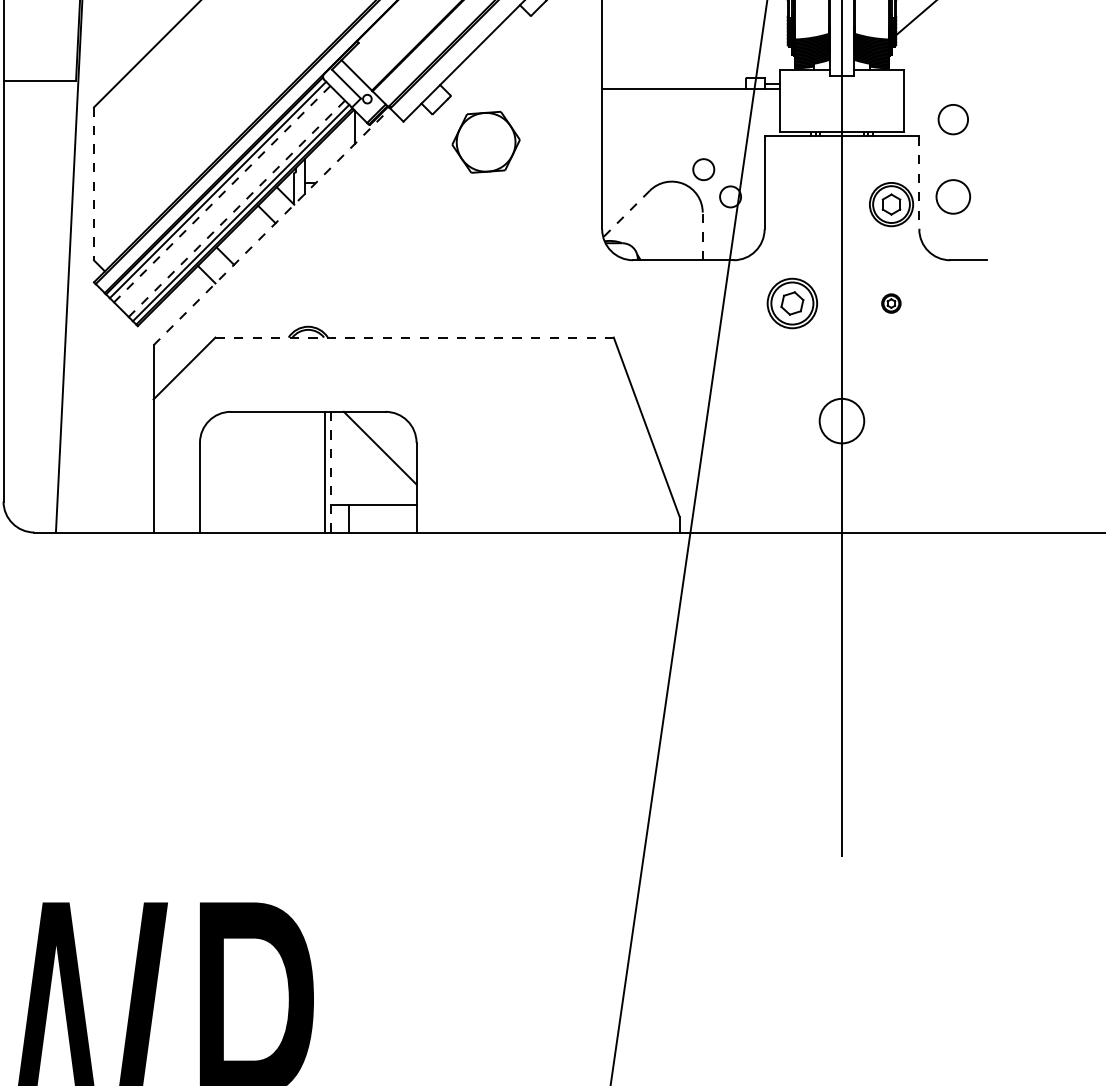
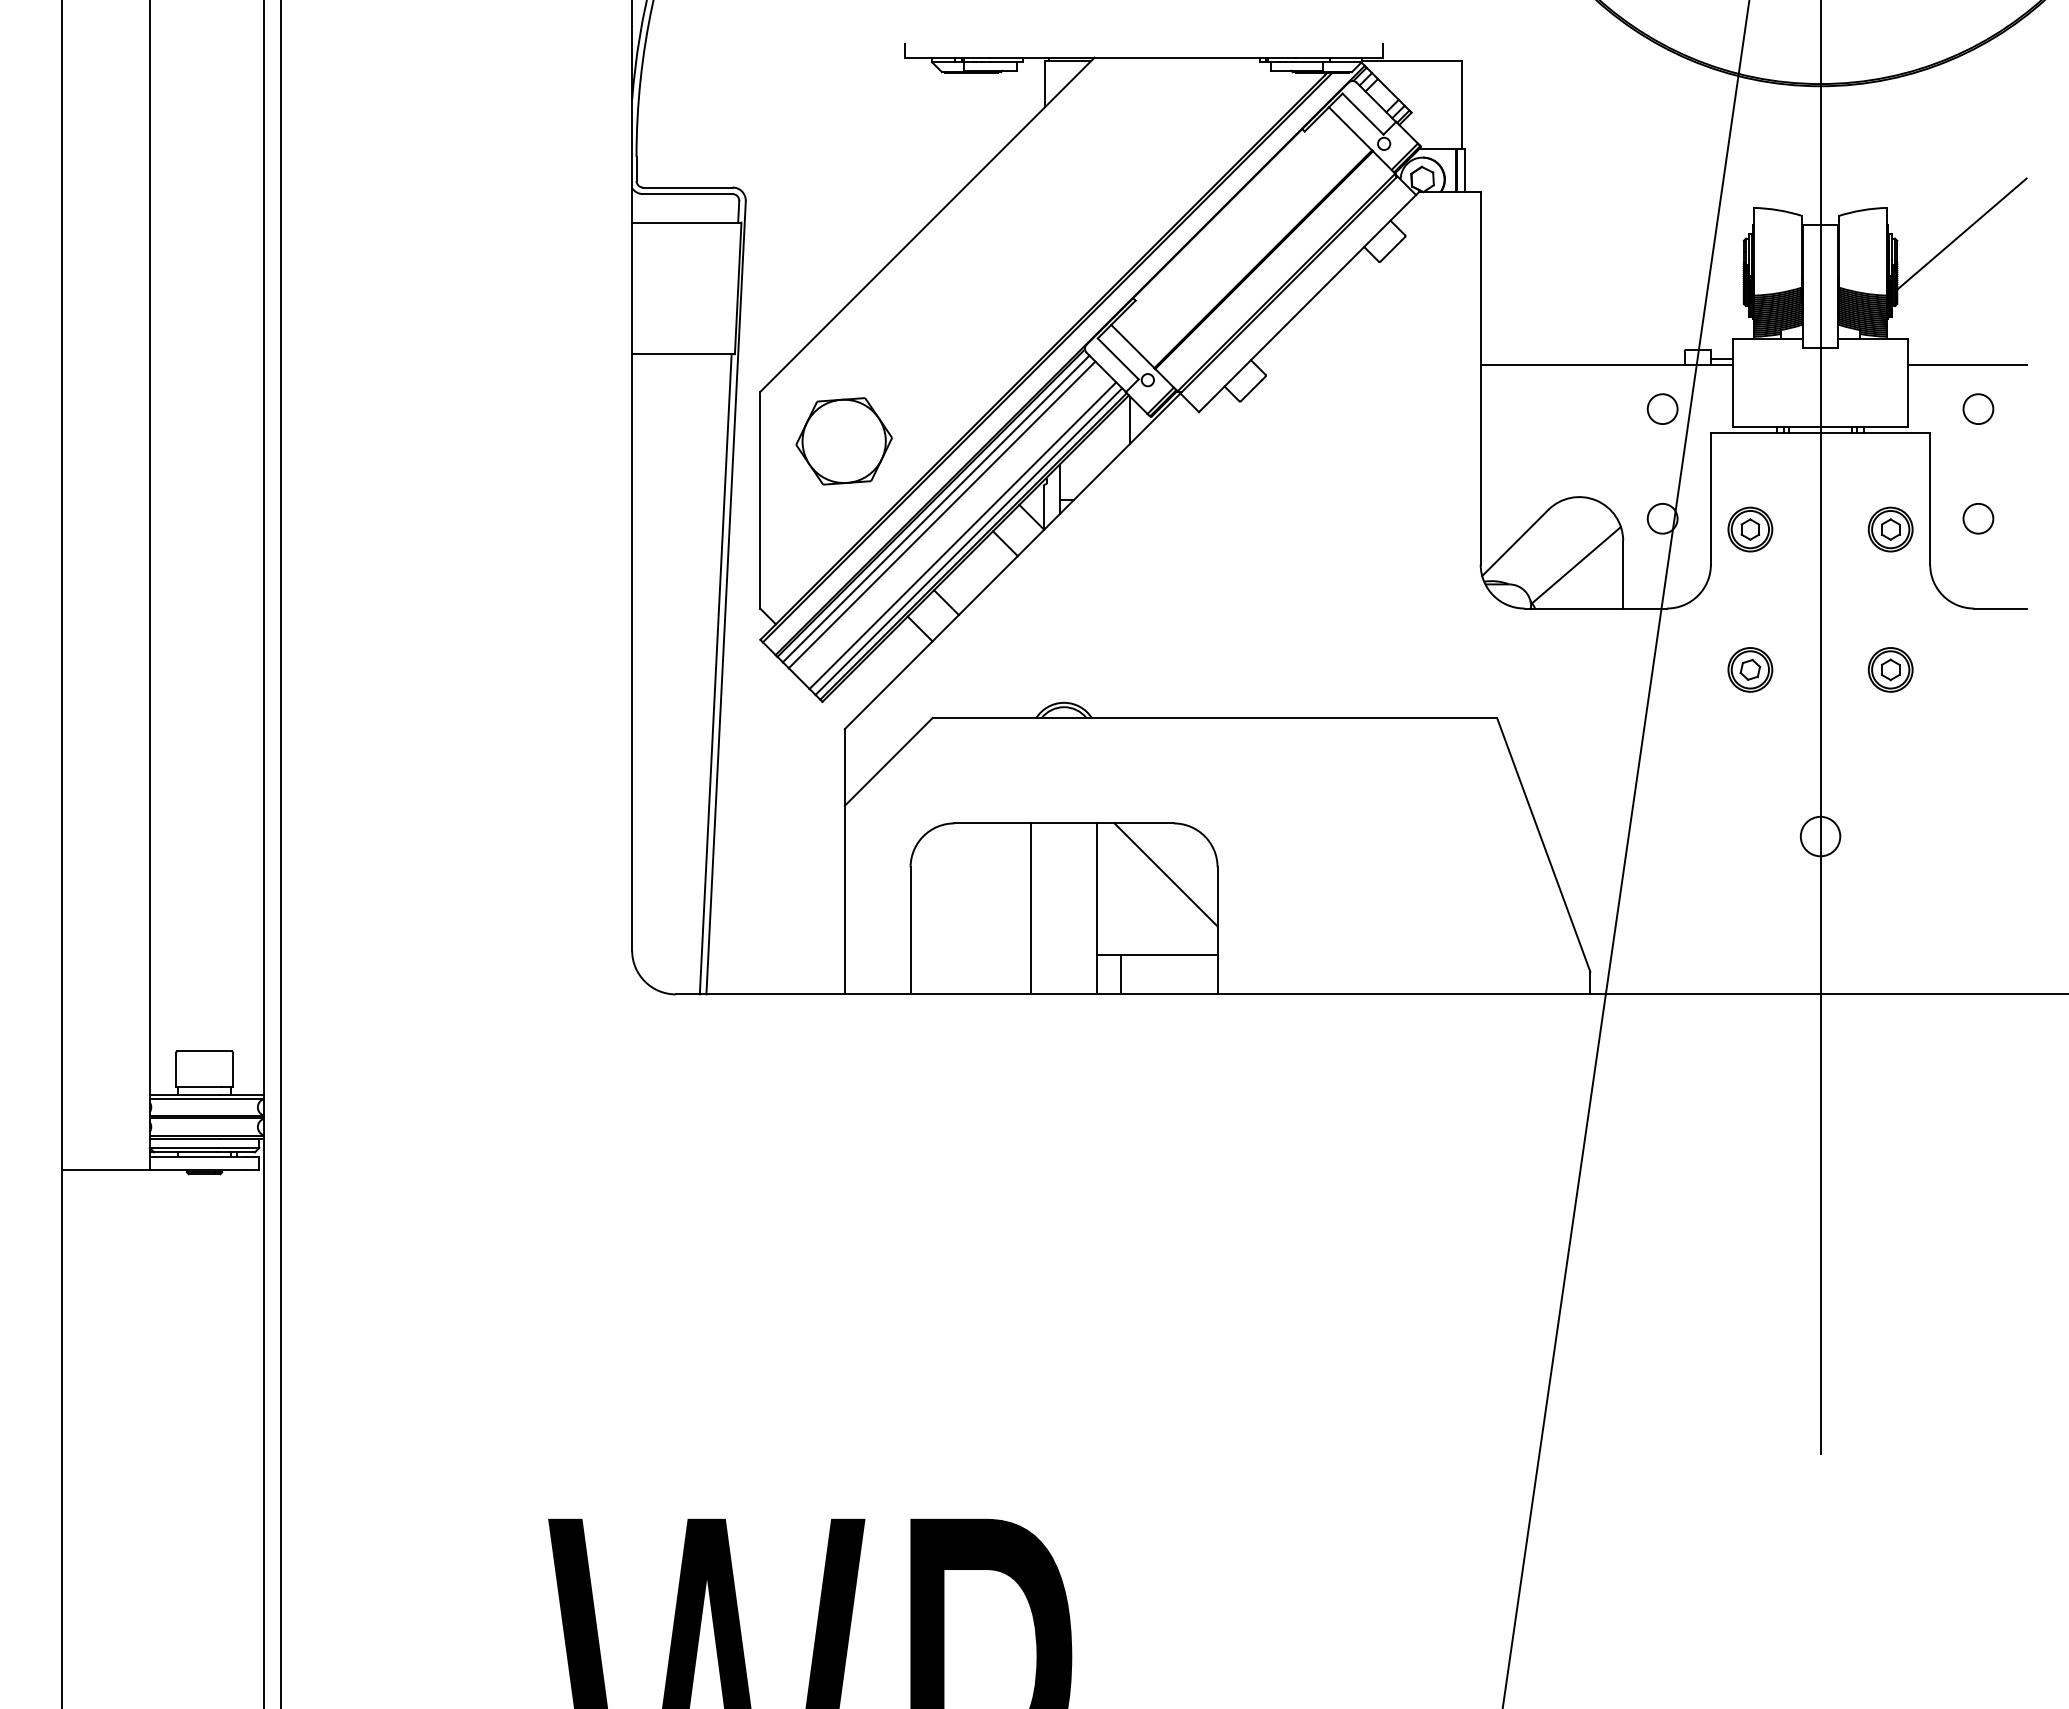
line: (945, 88) -> (1967, 365), added
circle: (953, 119) -> (1978, 408), size x0.71
part: (485, 142) -> (843, 441), moved
circle: (703, 169) -> (1662, 408), moved
line: (919, 182) -> (1930, 498), dashed -> solid
line: (94, 184) -> (760, 500), dashed -> solid
line: (222, 193) -> (942, 514), dashed -> solid
circle: (953, 196) -> (1978, 518), size x0.62
part: (792, 204) -> (1750, 529), added
part: (891, 204) -> (1890, 529), size x0.71
line: (236, 208) -> (962, 535), dashed -> solid
line: (626, 214) -> (1515, 543), dashed -> solid
line: (271, 226) -> (1012, 560), dashed -> solid
line: (669, 229) -> (1576, 565), added
line: (702, 236) -> (1623, 574), dashed -> solid
part: (792, 303) -> (1750, 669), size x0.62
part: (891, 303) -> (1890, 669), size x1.67
line: (62, 306) -> (715, 674), added
line: (415, 337) -> (1215, 718), dashed -> solid
circle: (841, 421) -> (1820, 836), size x0.62
line: (324, 471) -> (1031, 908), moved
line: (331, 471) -> (1096, 908), dashed -> solid

